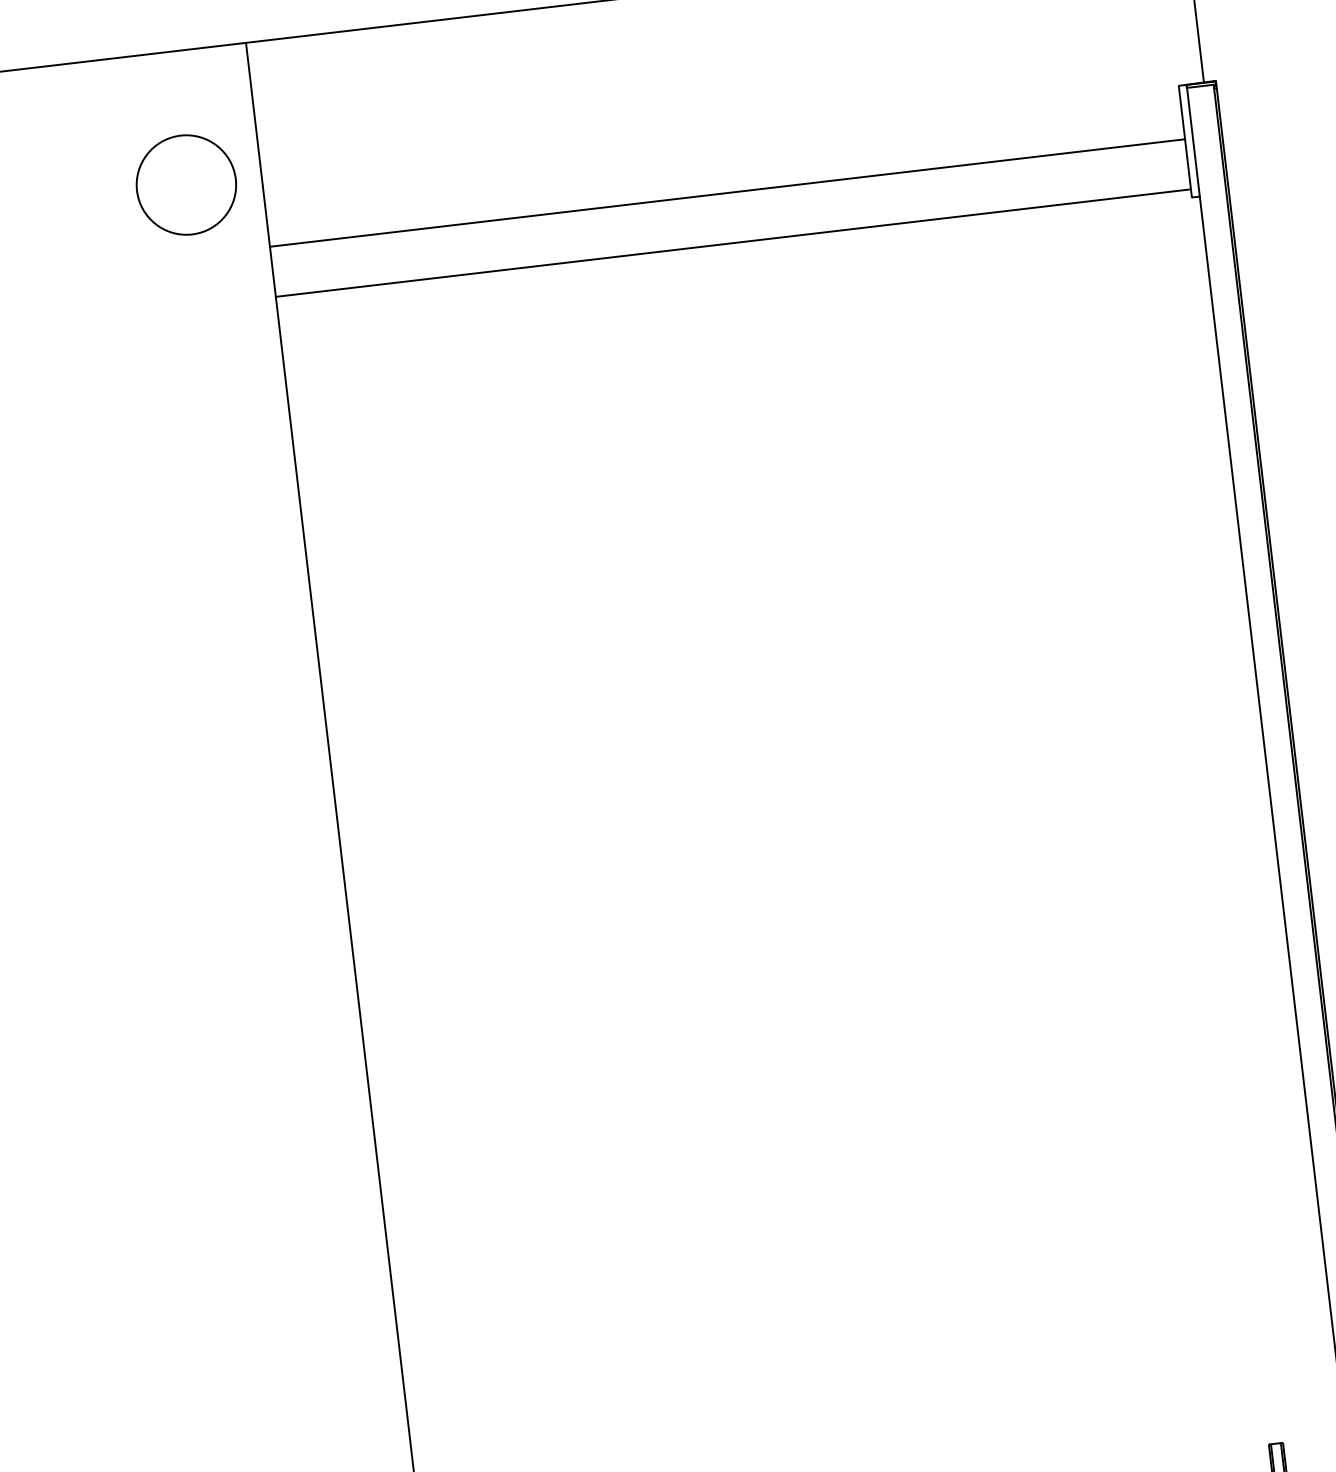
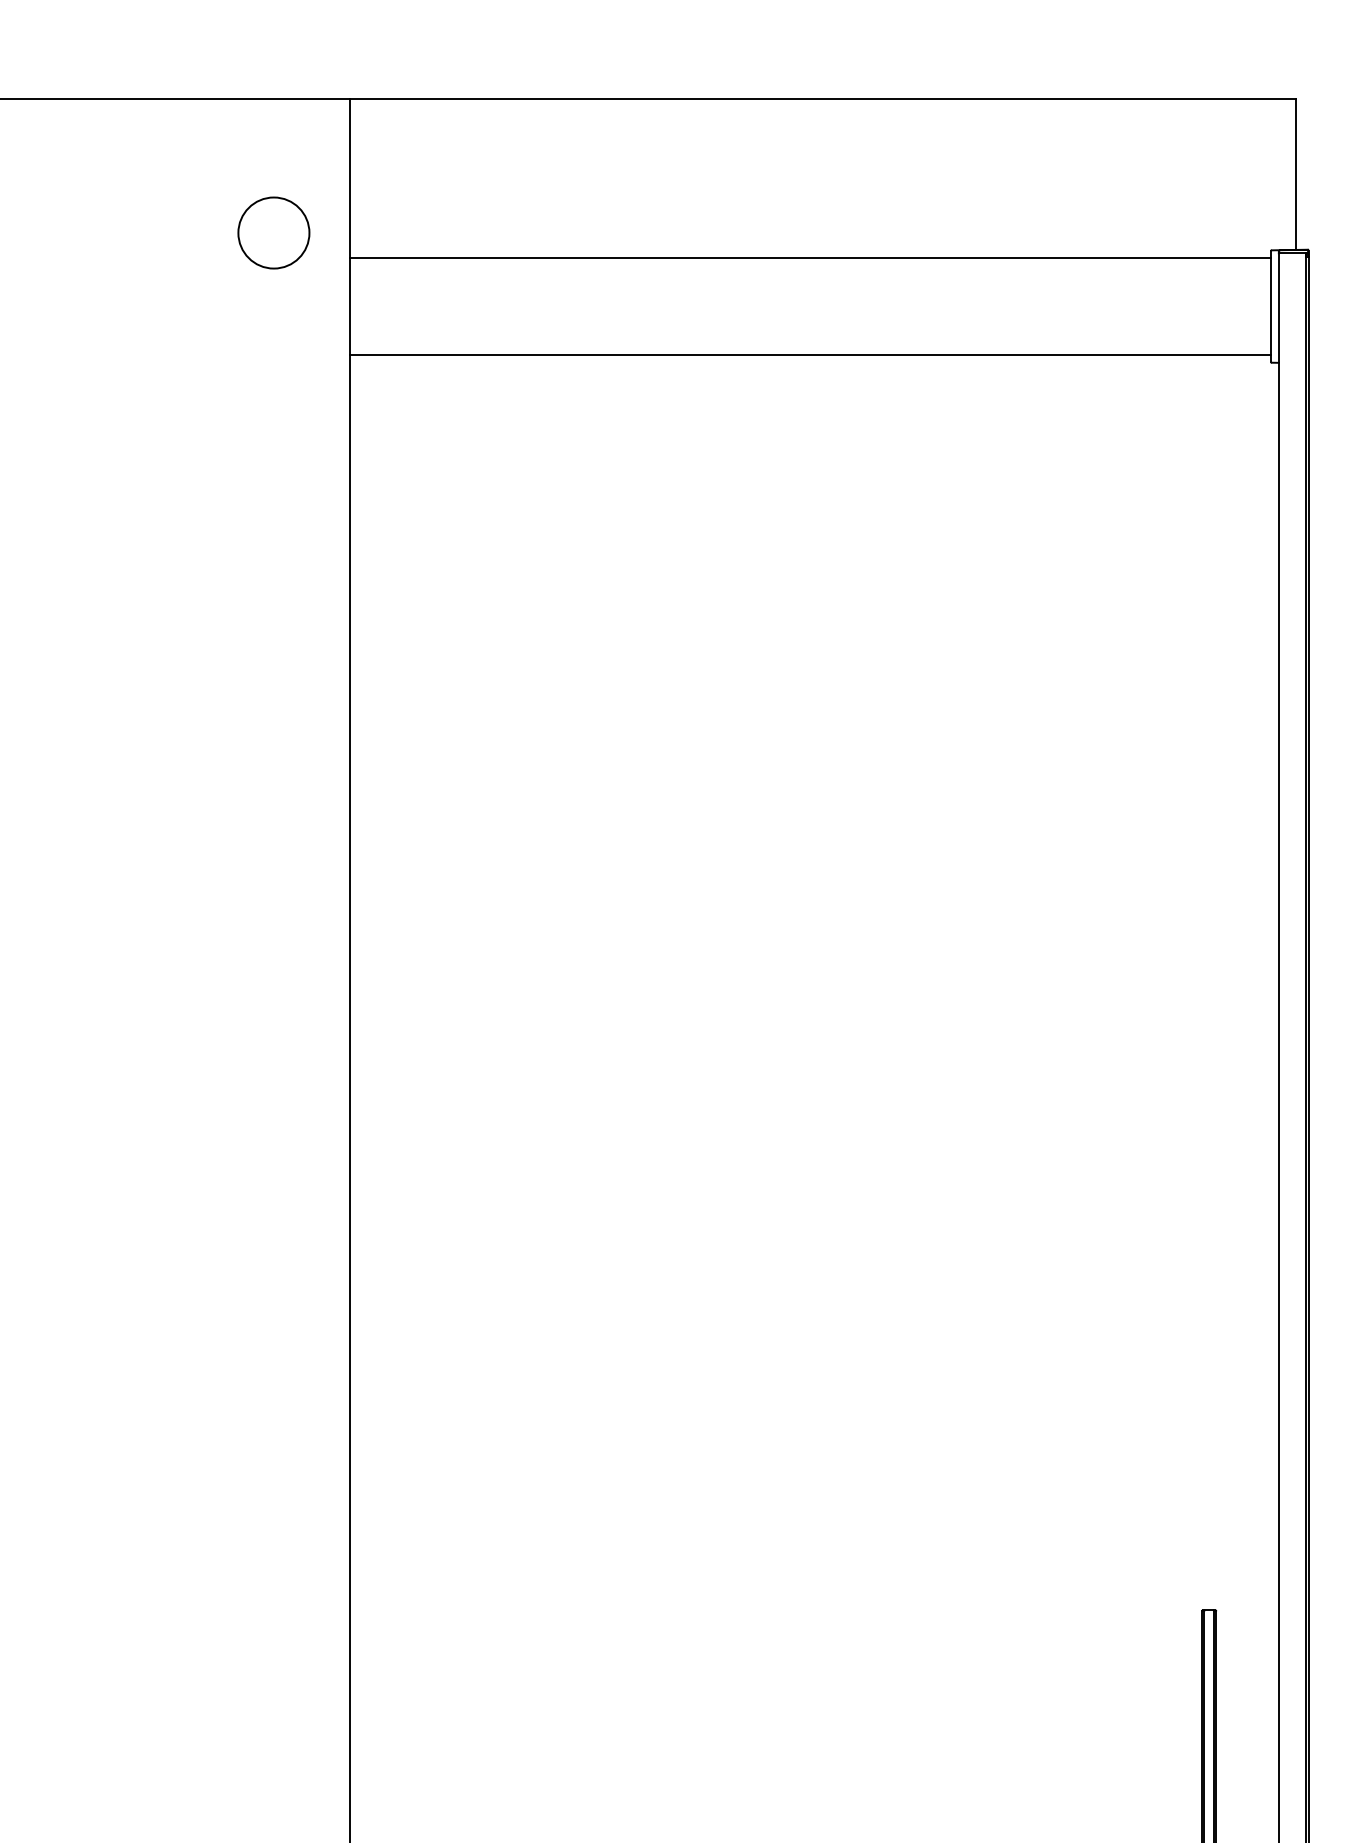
circle: (185, 184) -> (273, 232), size x0.71
line: (727, 193) -> (810, 258), moved

